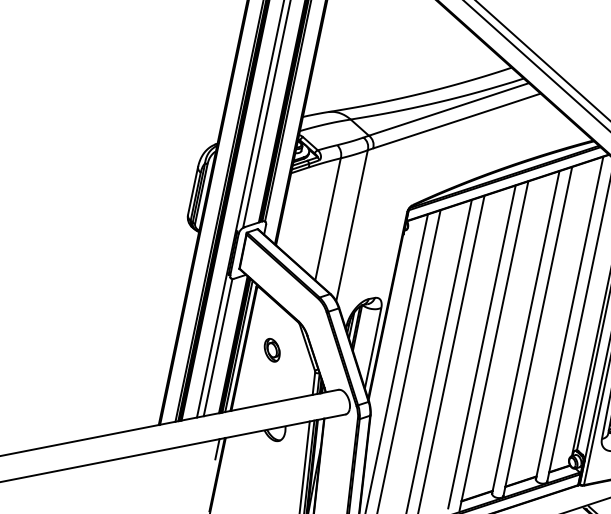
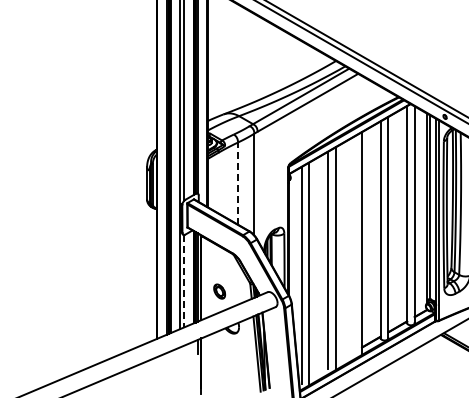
line: (327, 219) -> (237, 183), solid -> dashed
line: (482, 345) -> (354, 244), removed
line: (218, 348) -> (184, 281), solid -> dashed
part: (272, 350) -> (219, 291), moved

